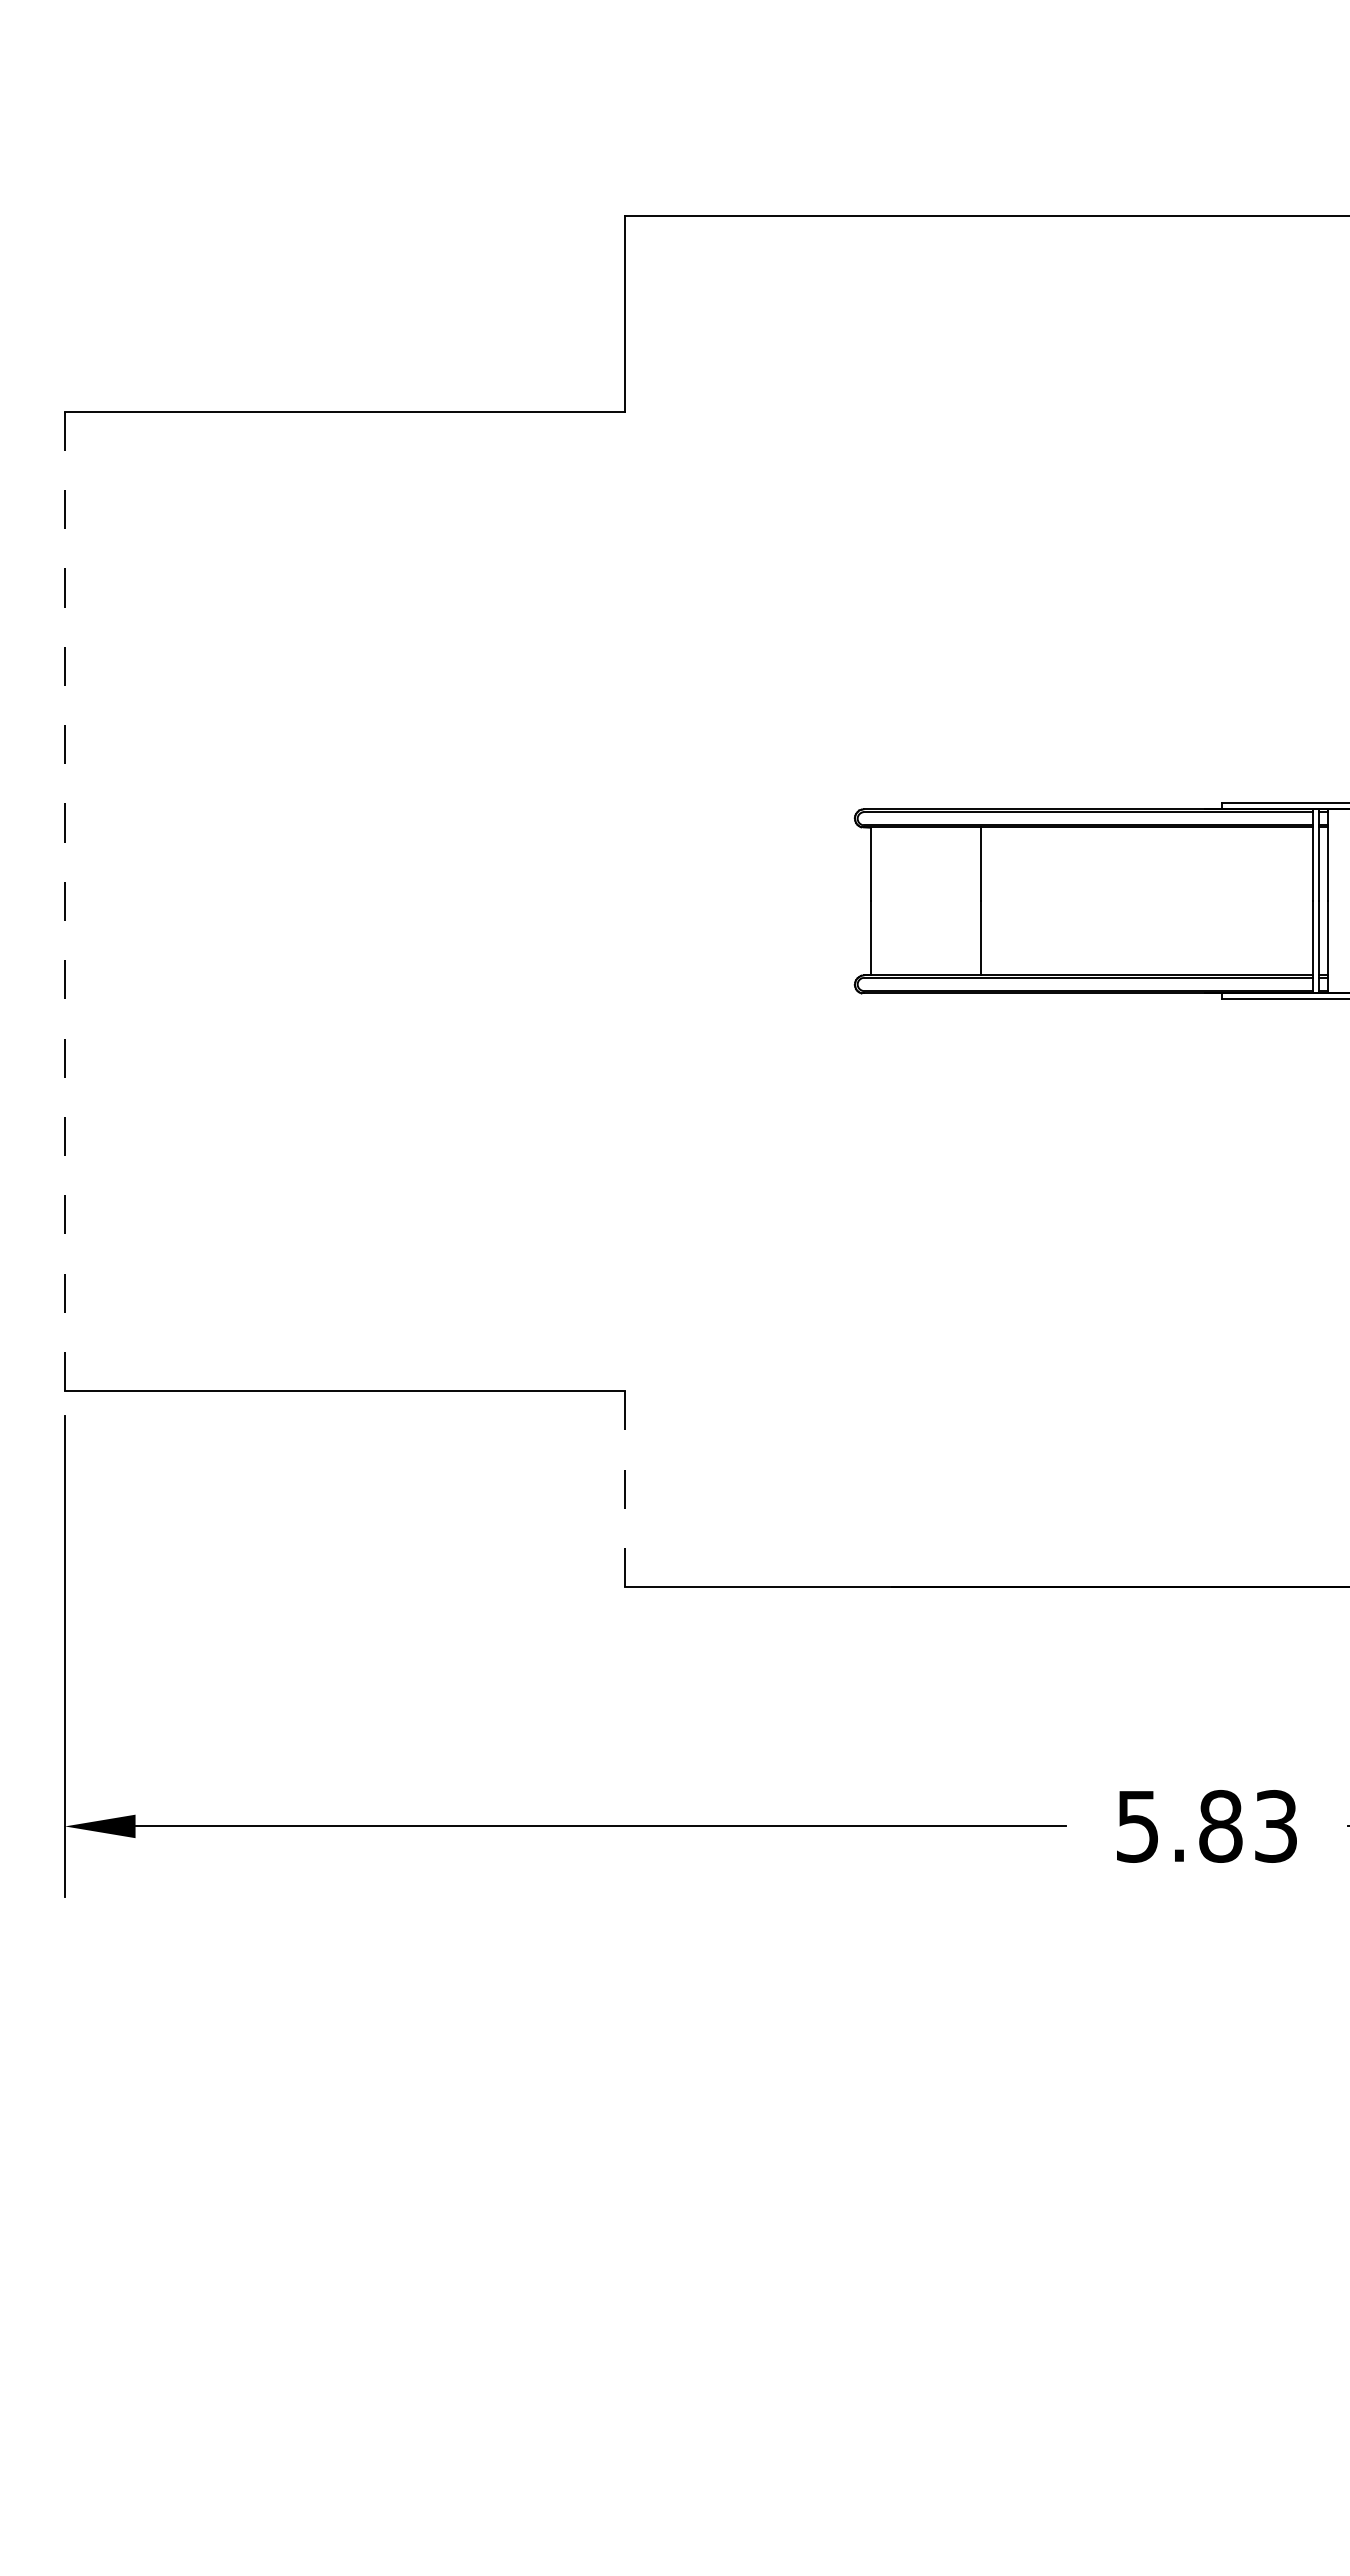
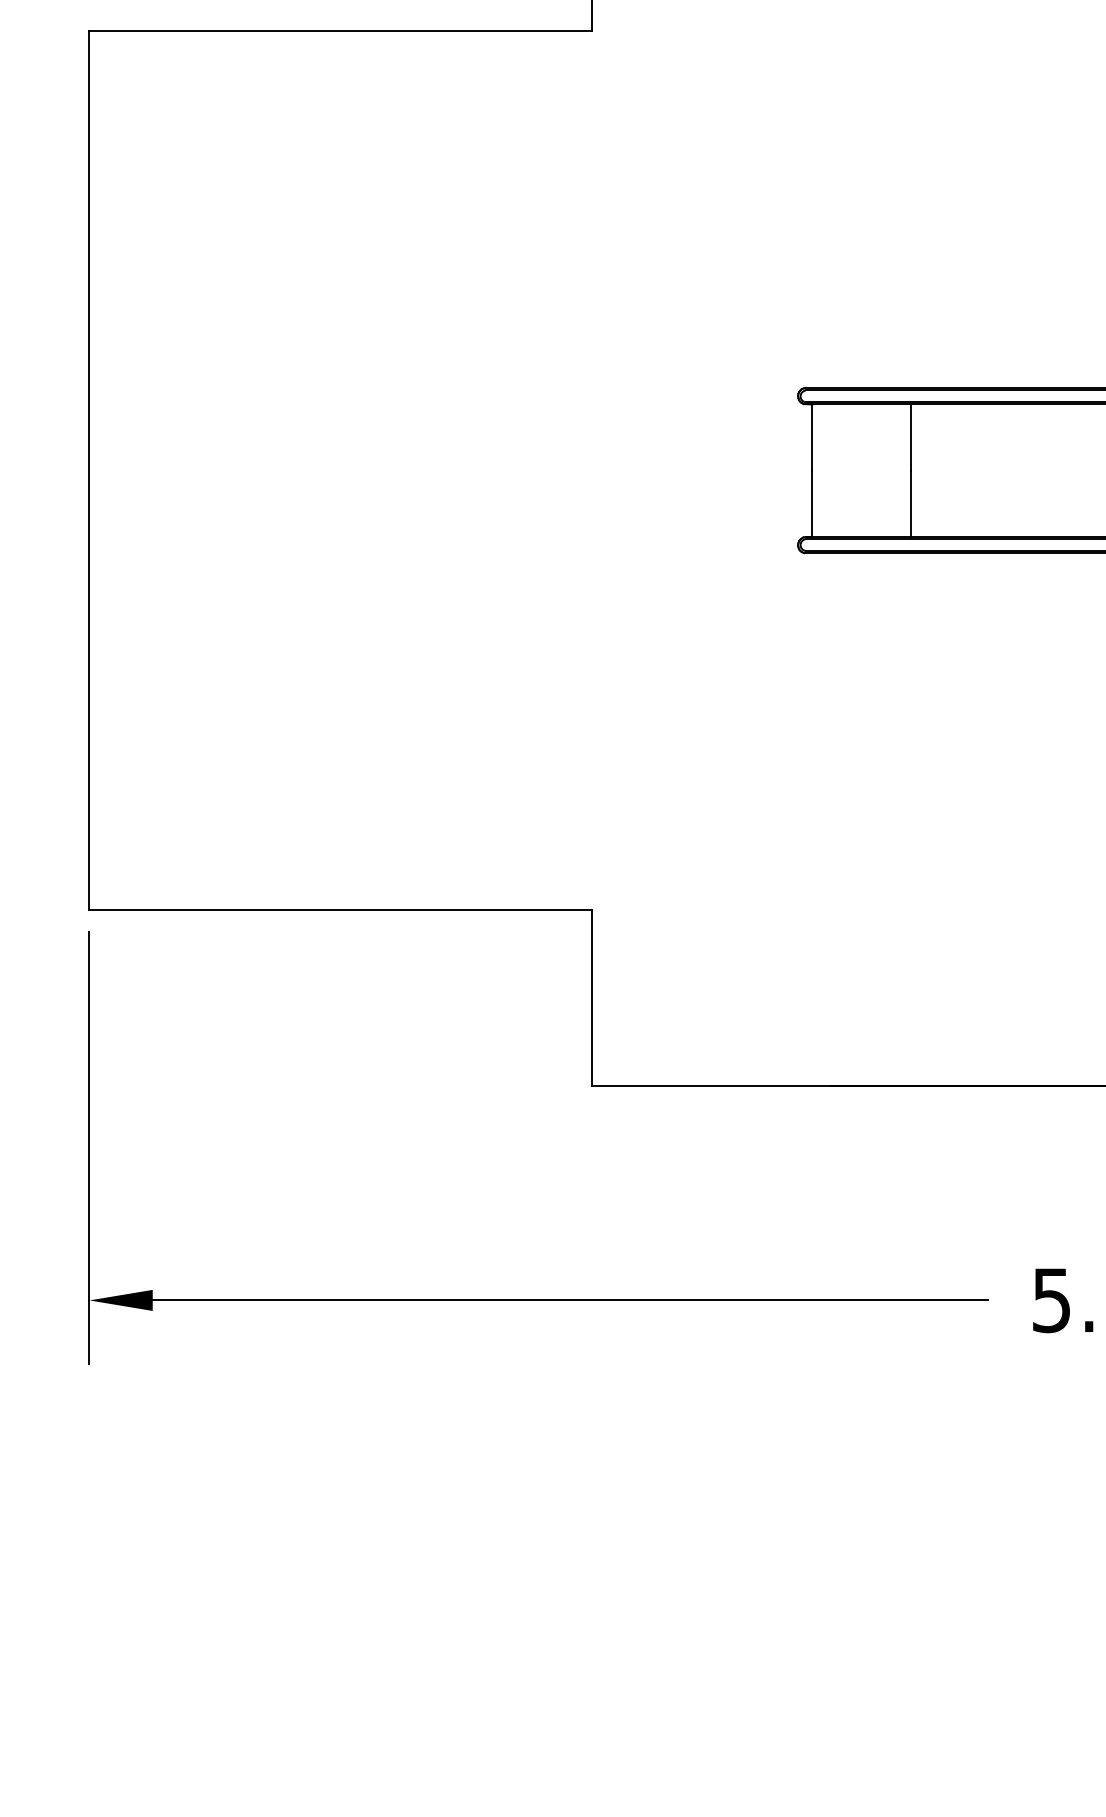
line: (65, 901) -> (89, 470), dashed -> solid
line: (625, 1489) -> (592, 998), dashed -> solid

